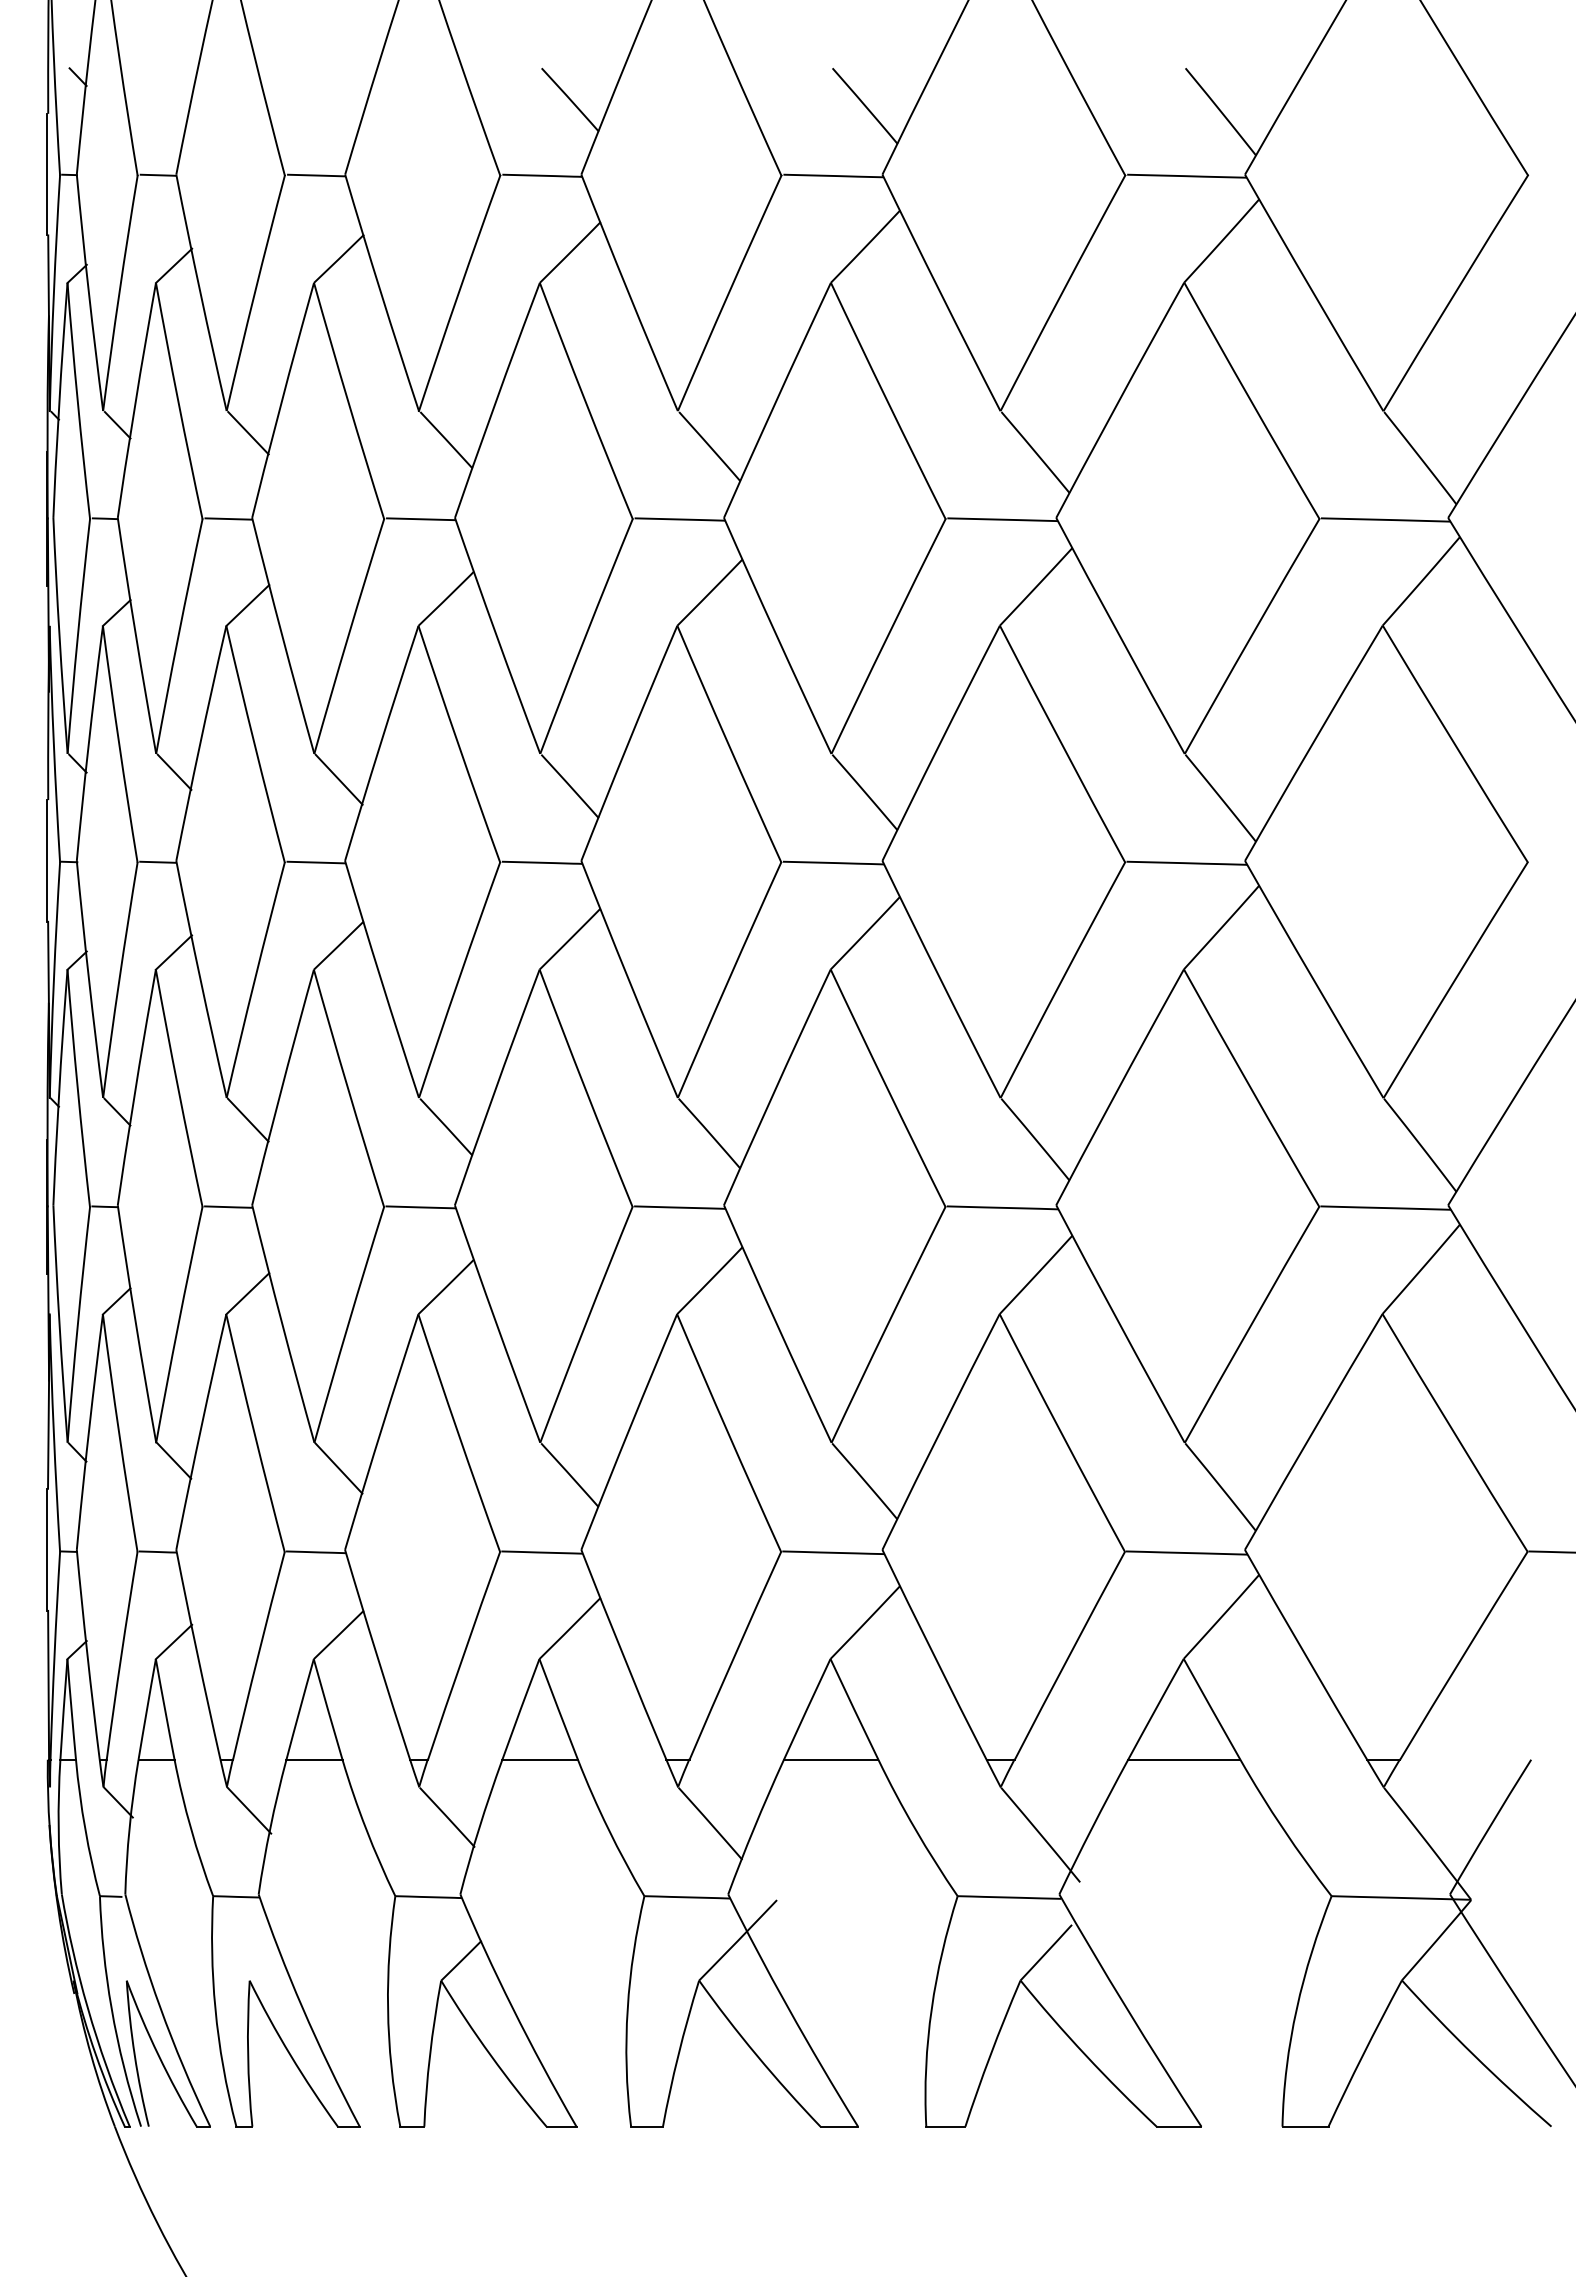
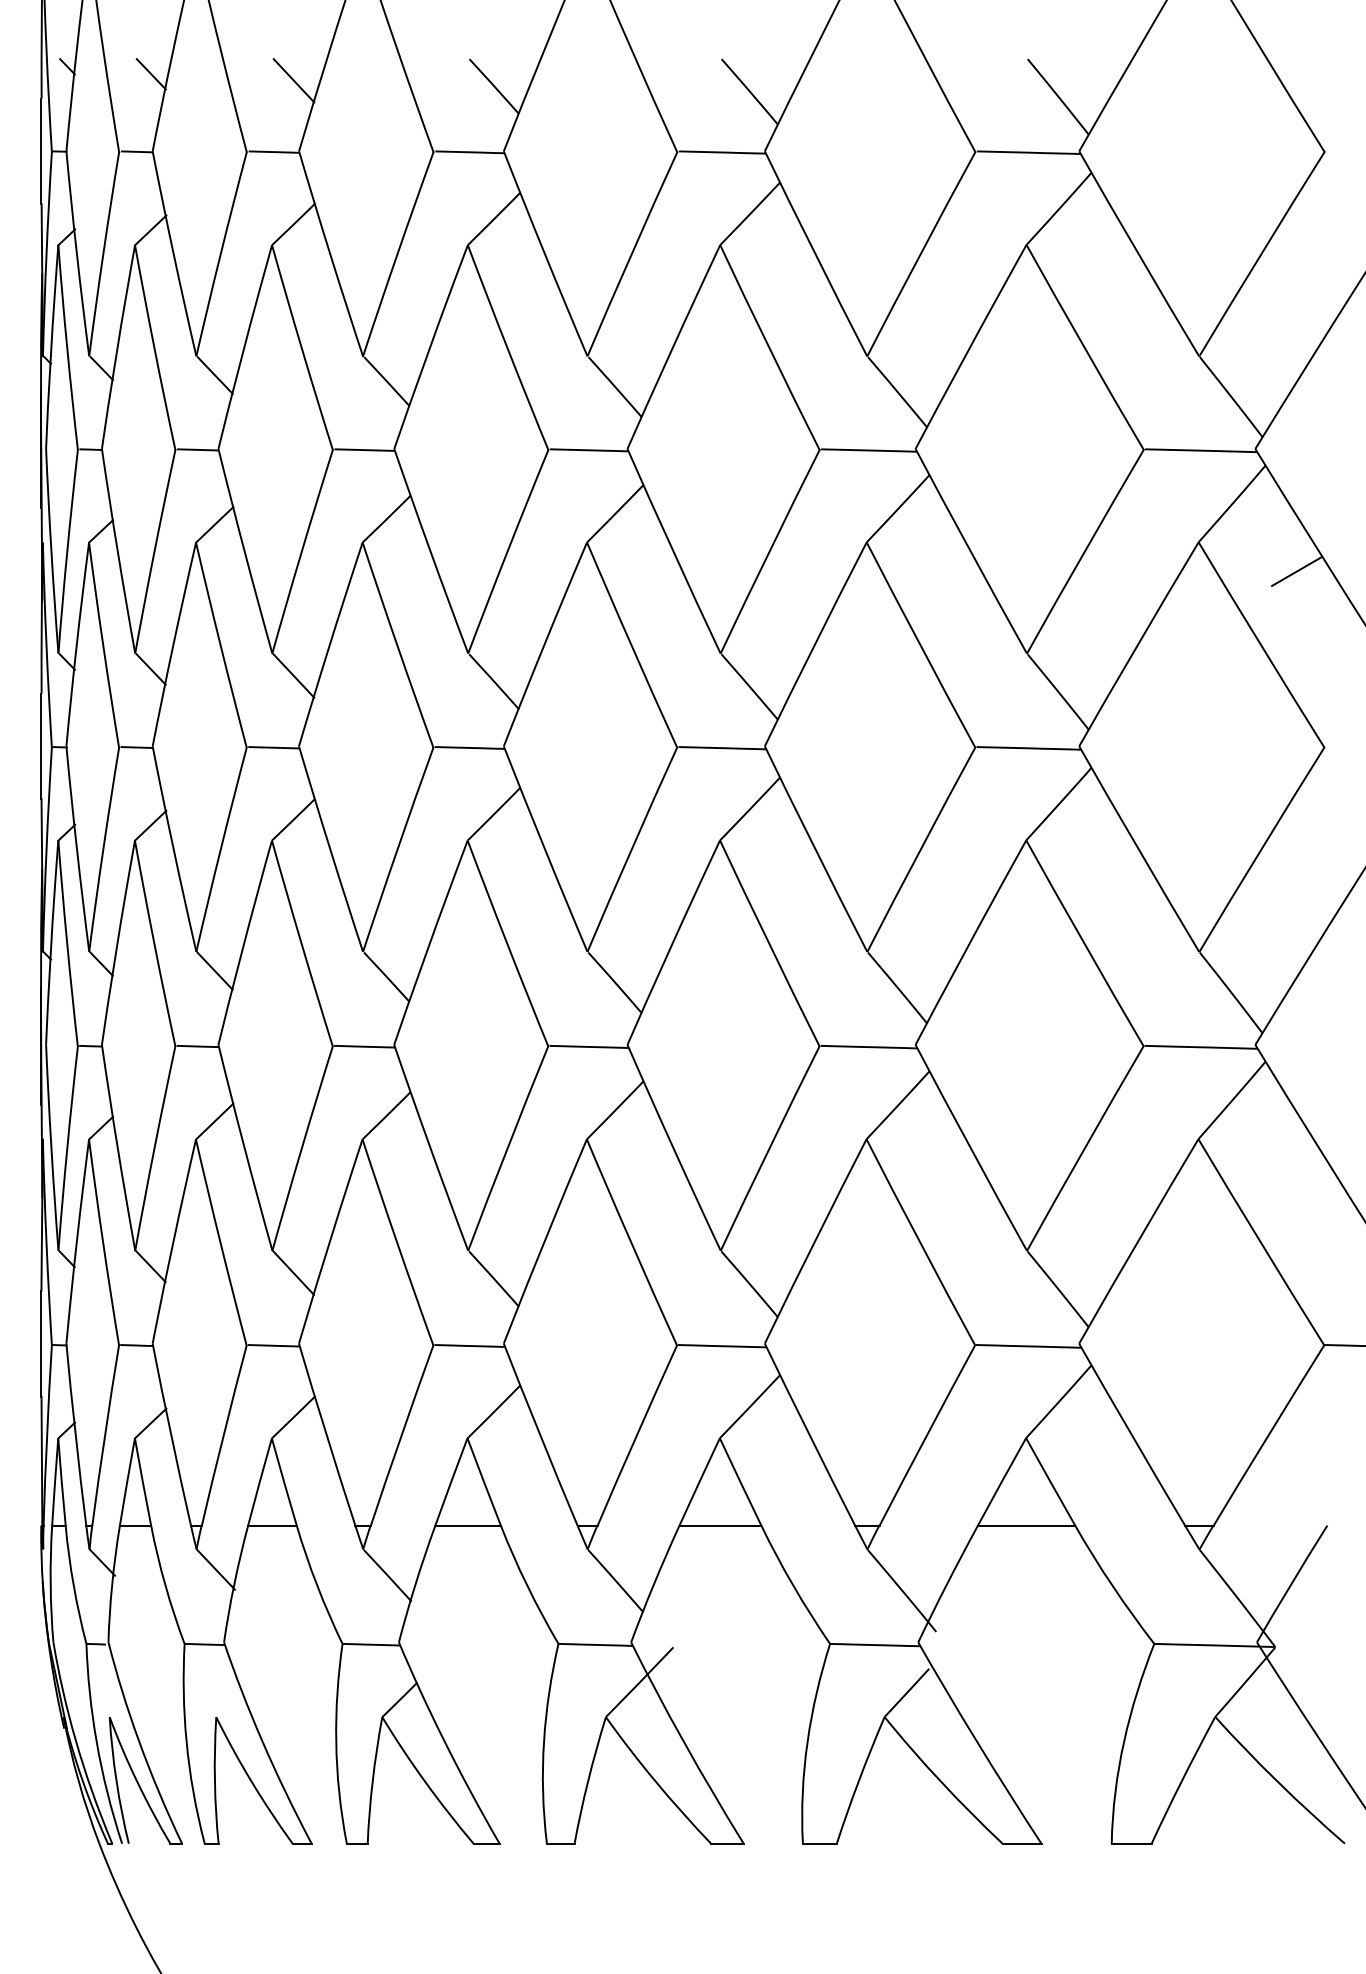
line: (174, 85) -> (151, 74), added
line: (338, 93) -> (293, 80), added
line: (1496, 658) -> (1297, 570), added

